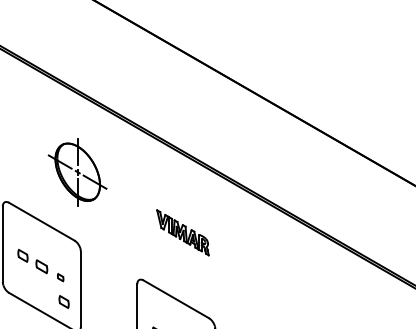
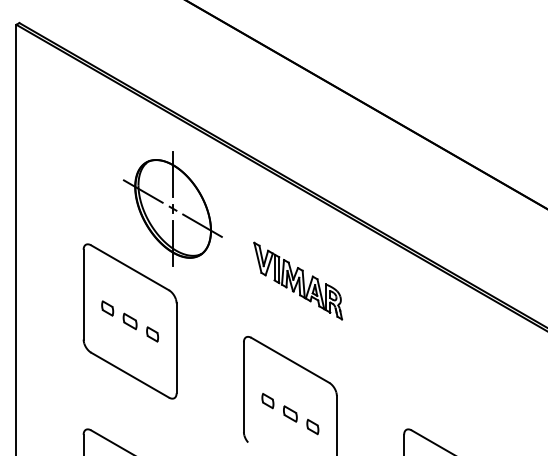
part: (77, 171) -> (172, 208), size x1.43
part: (183, 232) -> (298, 280), size x1.43
part: (60, 277) -> (152, 334), size x1.67
part: (63, 302) -> (156, 363), removed

